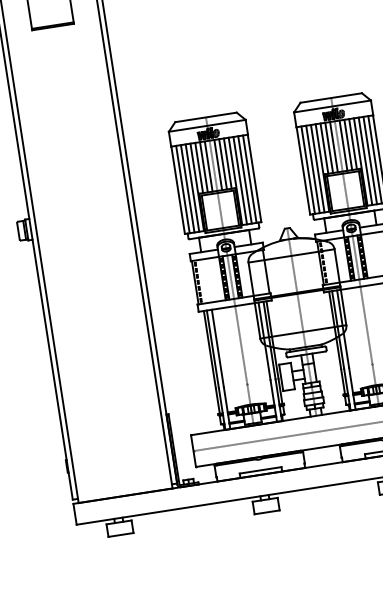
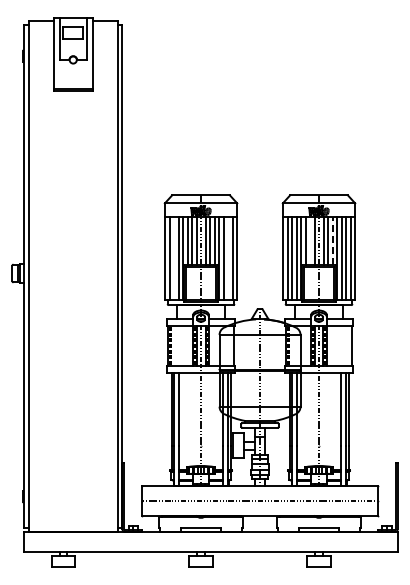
line: (353, 144) -> (332, 241), solid -> dashed
line: (329, 147) -> (310, 240), removed
line: (245, 179) -> (228, 258), removed
line: (188, 188) -> (174, 258), removed

